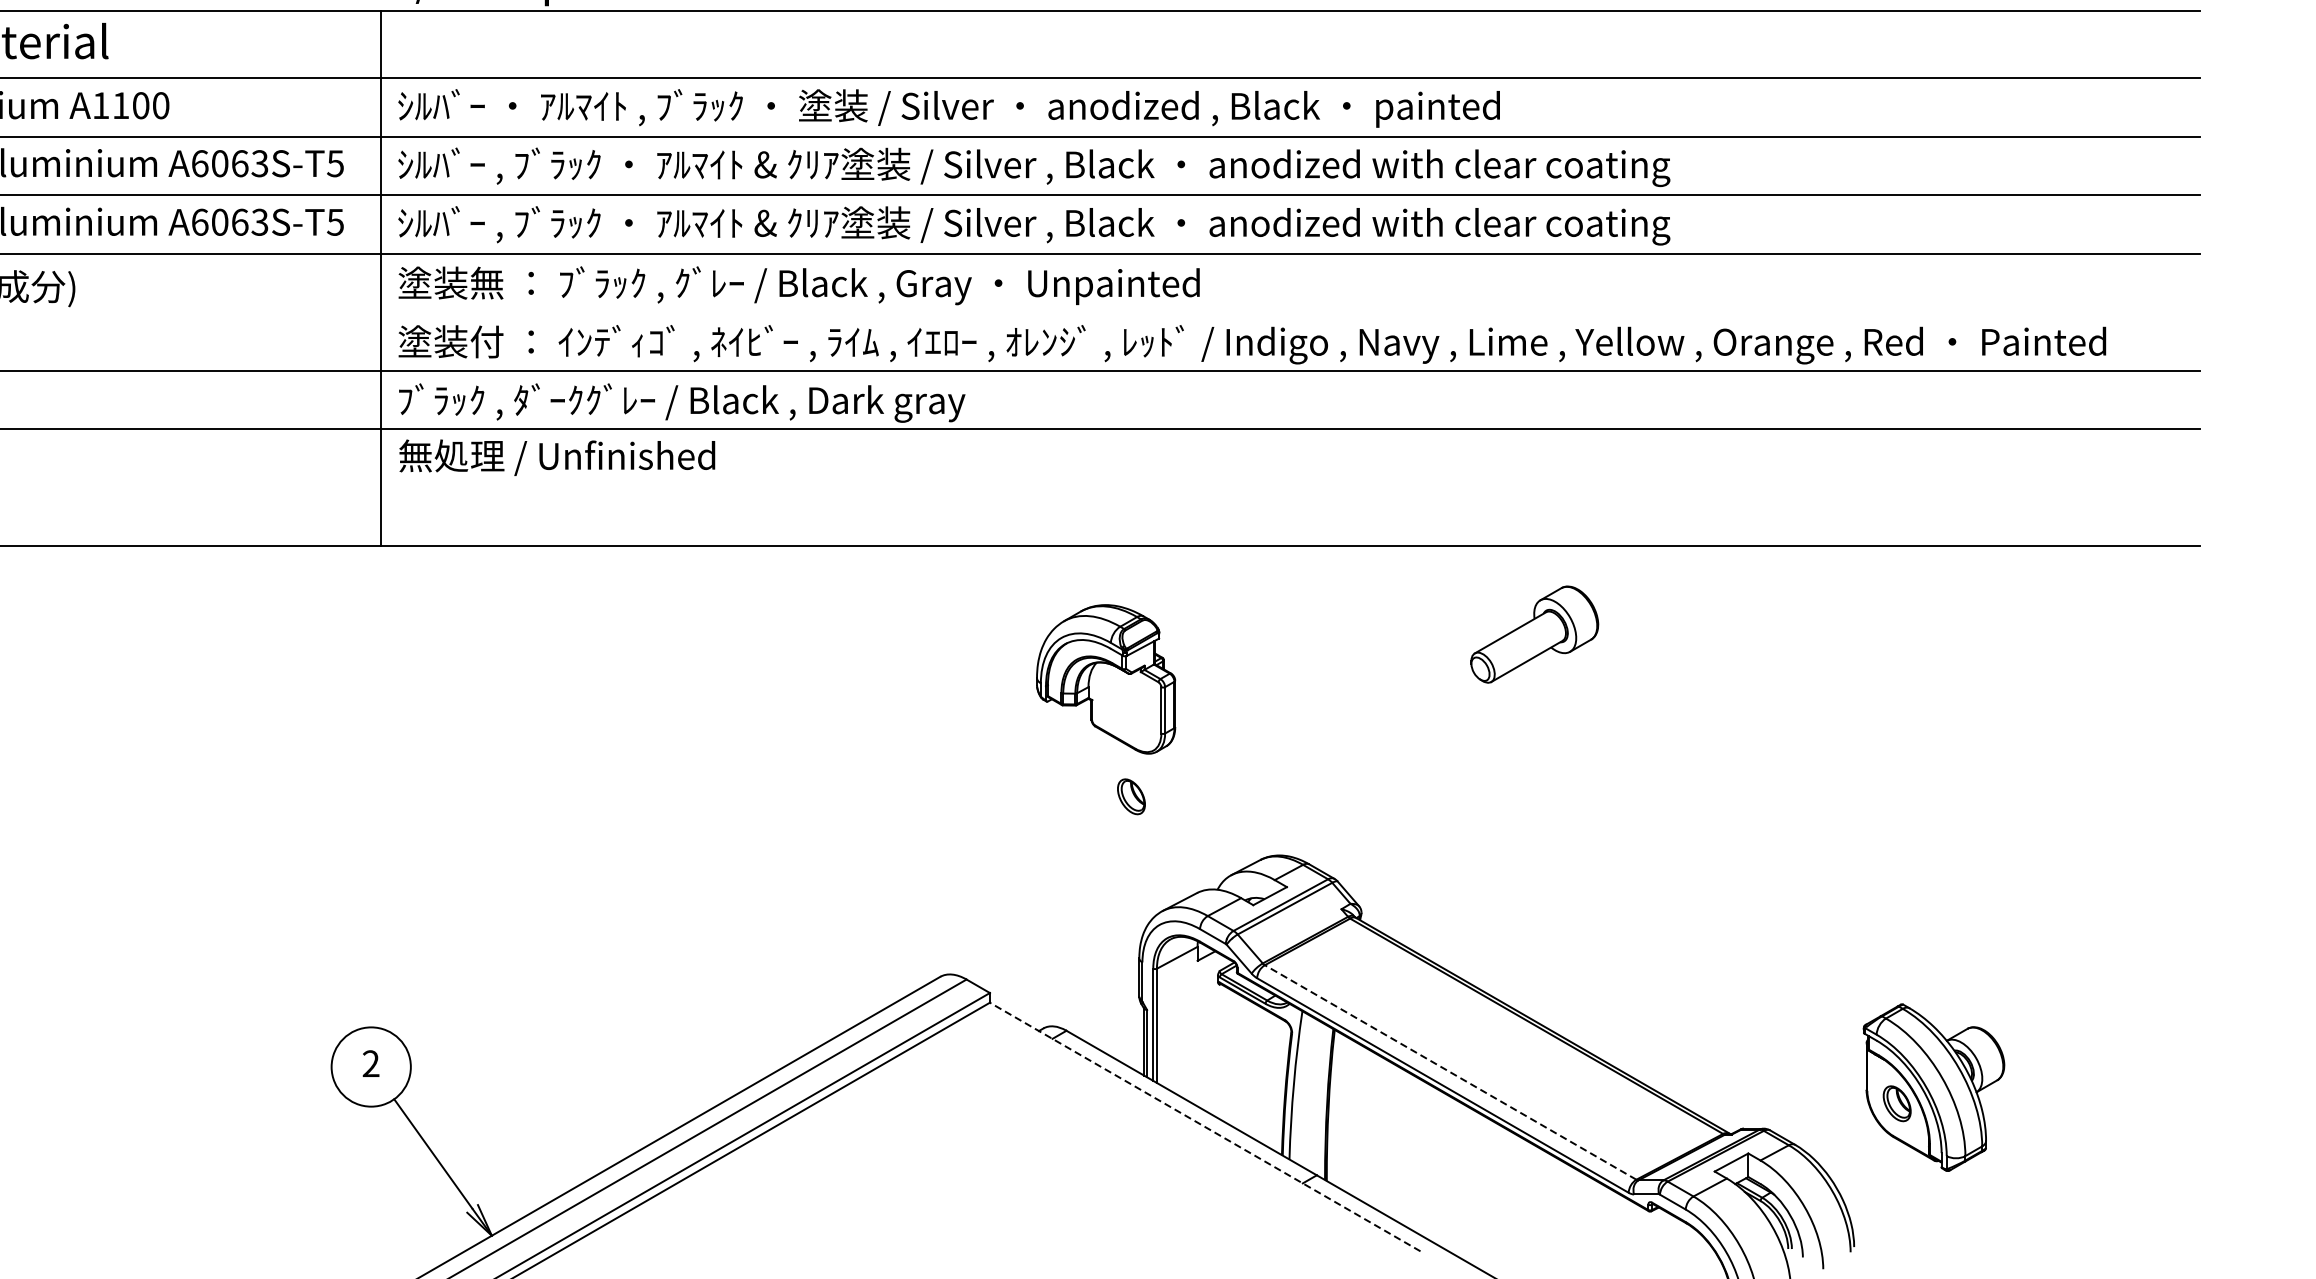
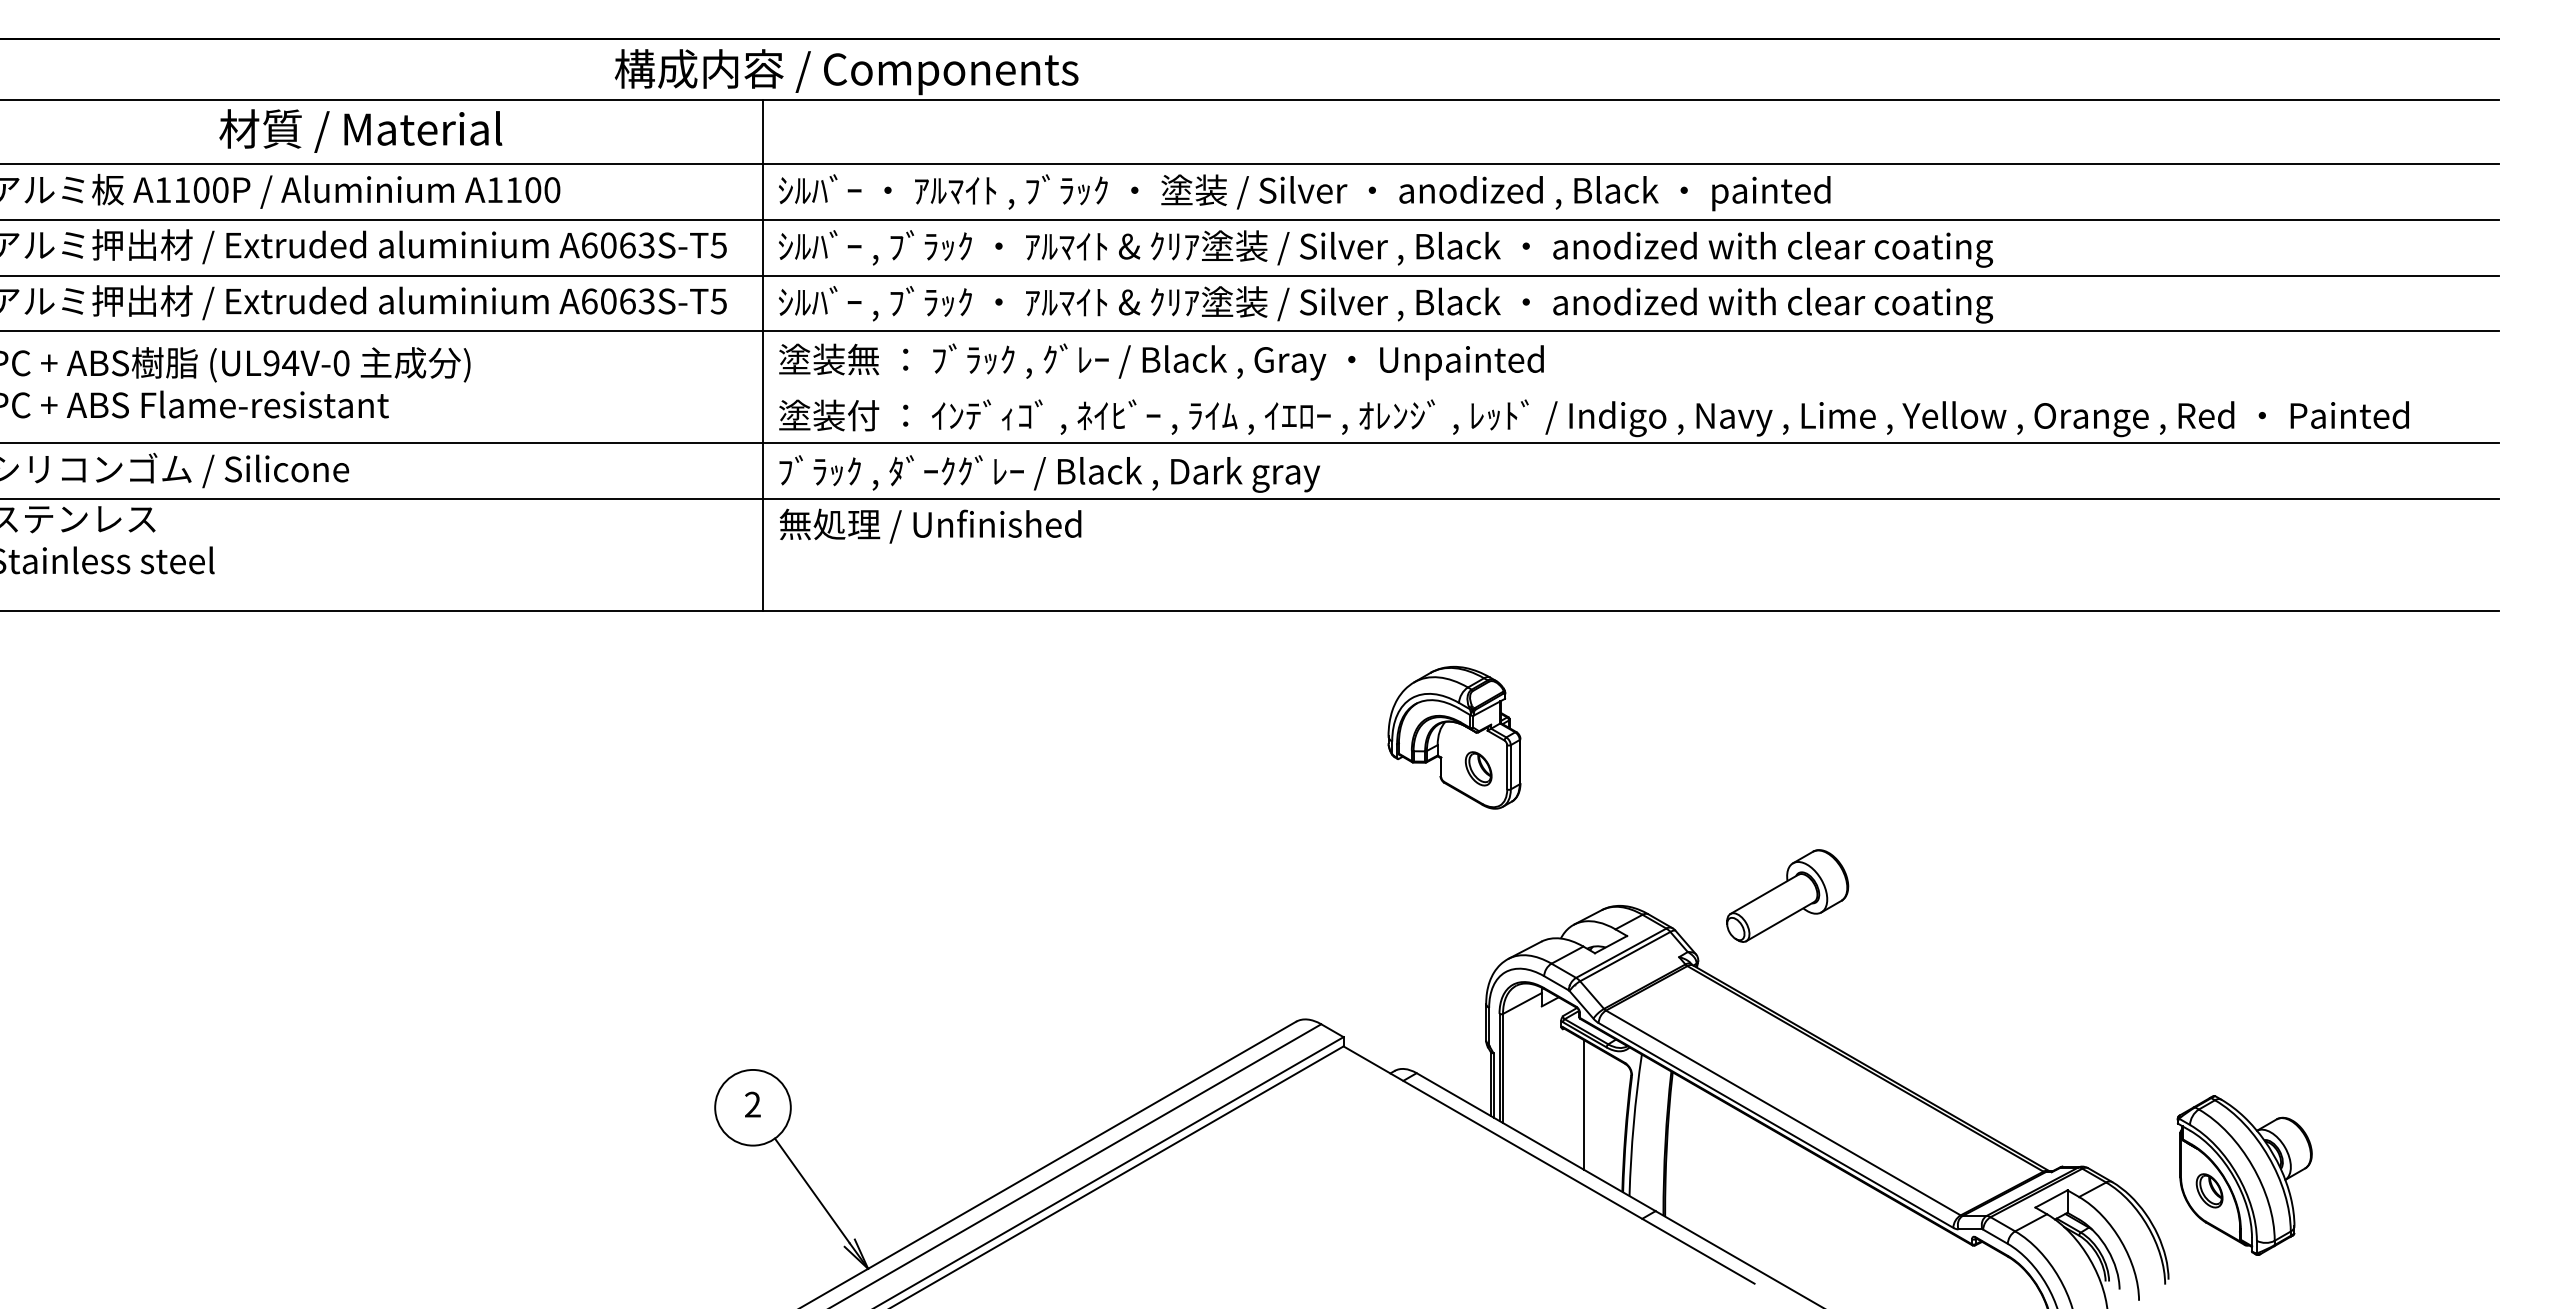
part: (1534, 634) -> (1787, 895), moved
part: (1131, 796) -> (1478, 768), moved
line: (1242, 1063) -> (1584, 1104), added
line: (1450, 1071) -> (1783, 1112), dashed -> solid
part: (1933, 1087) -> (2244, 1175), moved
line: (1204, 1126) -> (1548, 1164), dashed -> solid

